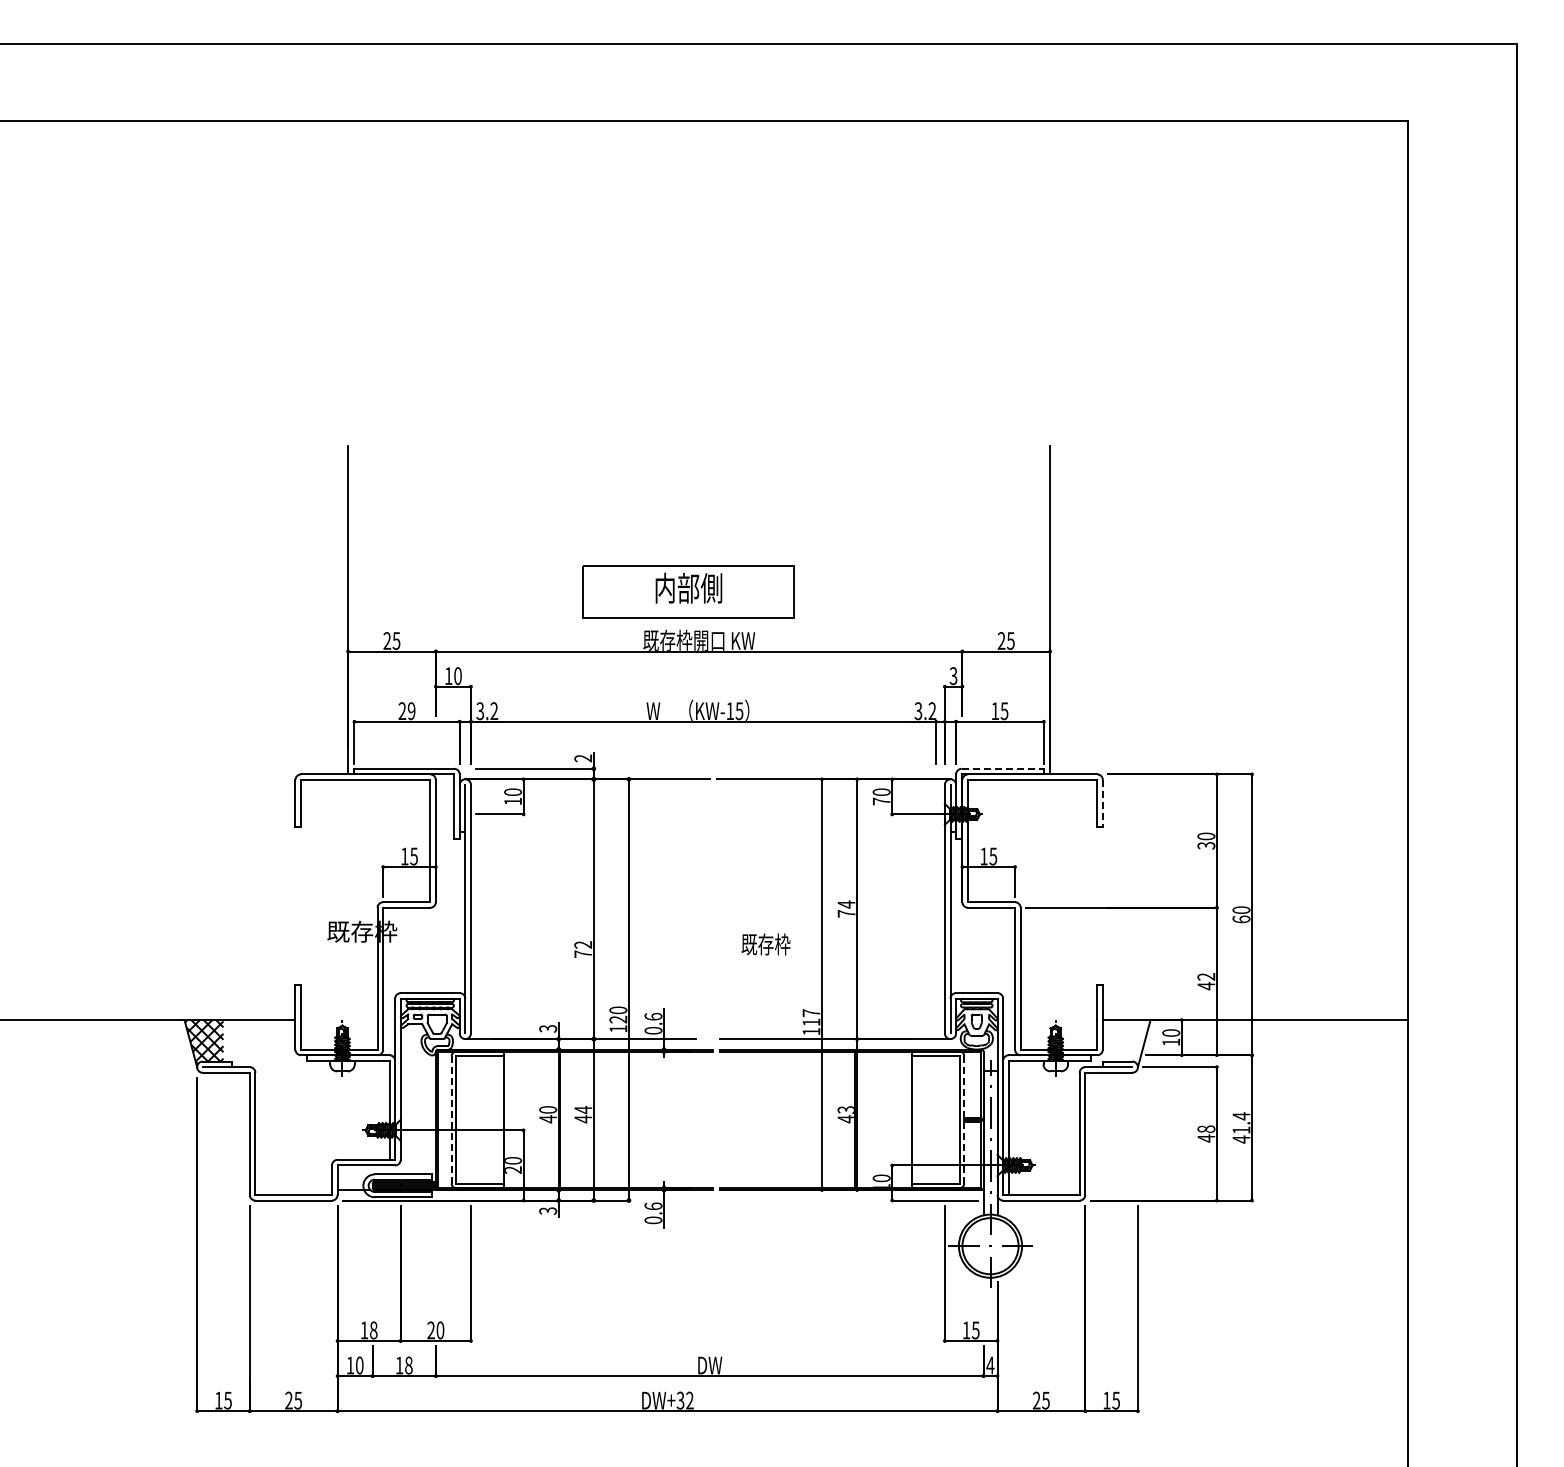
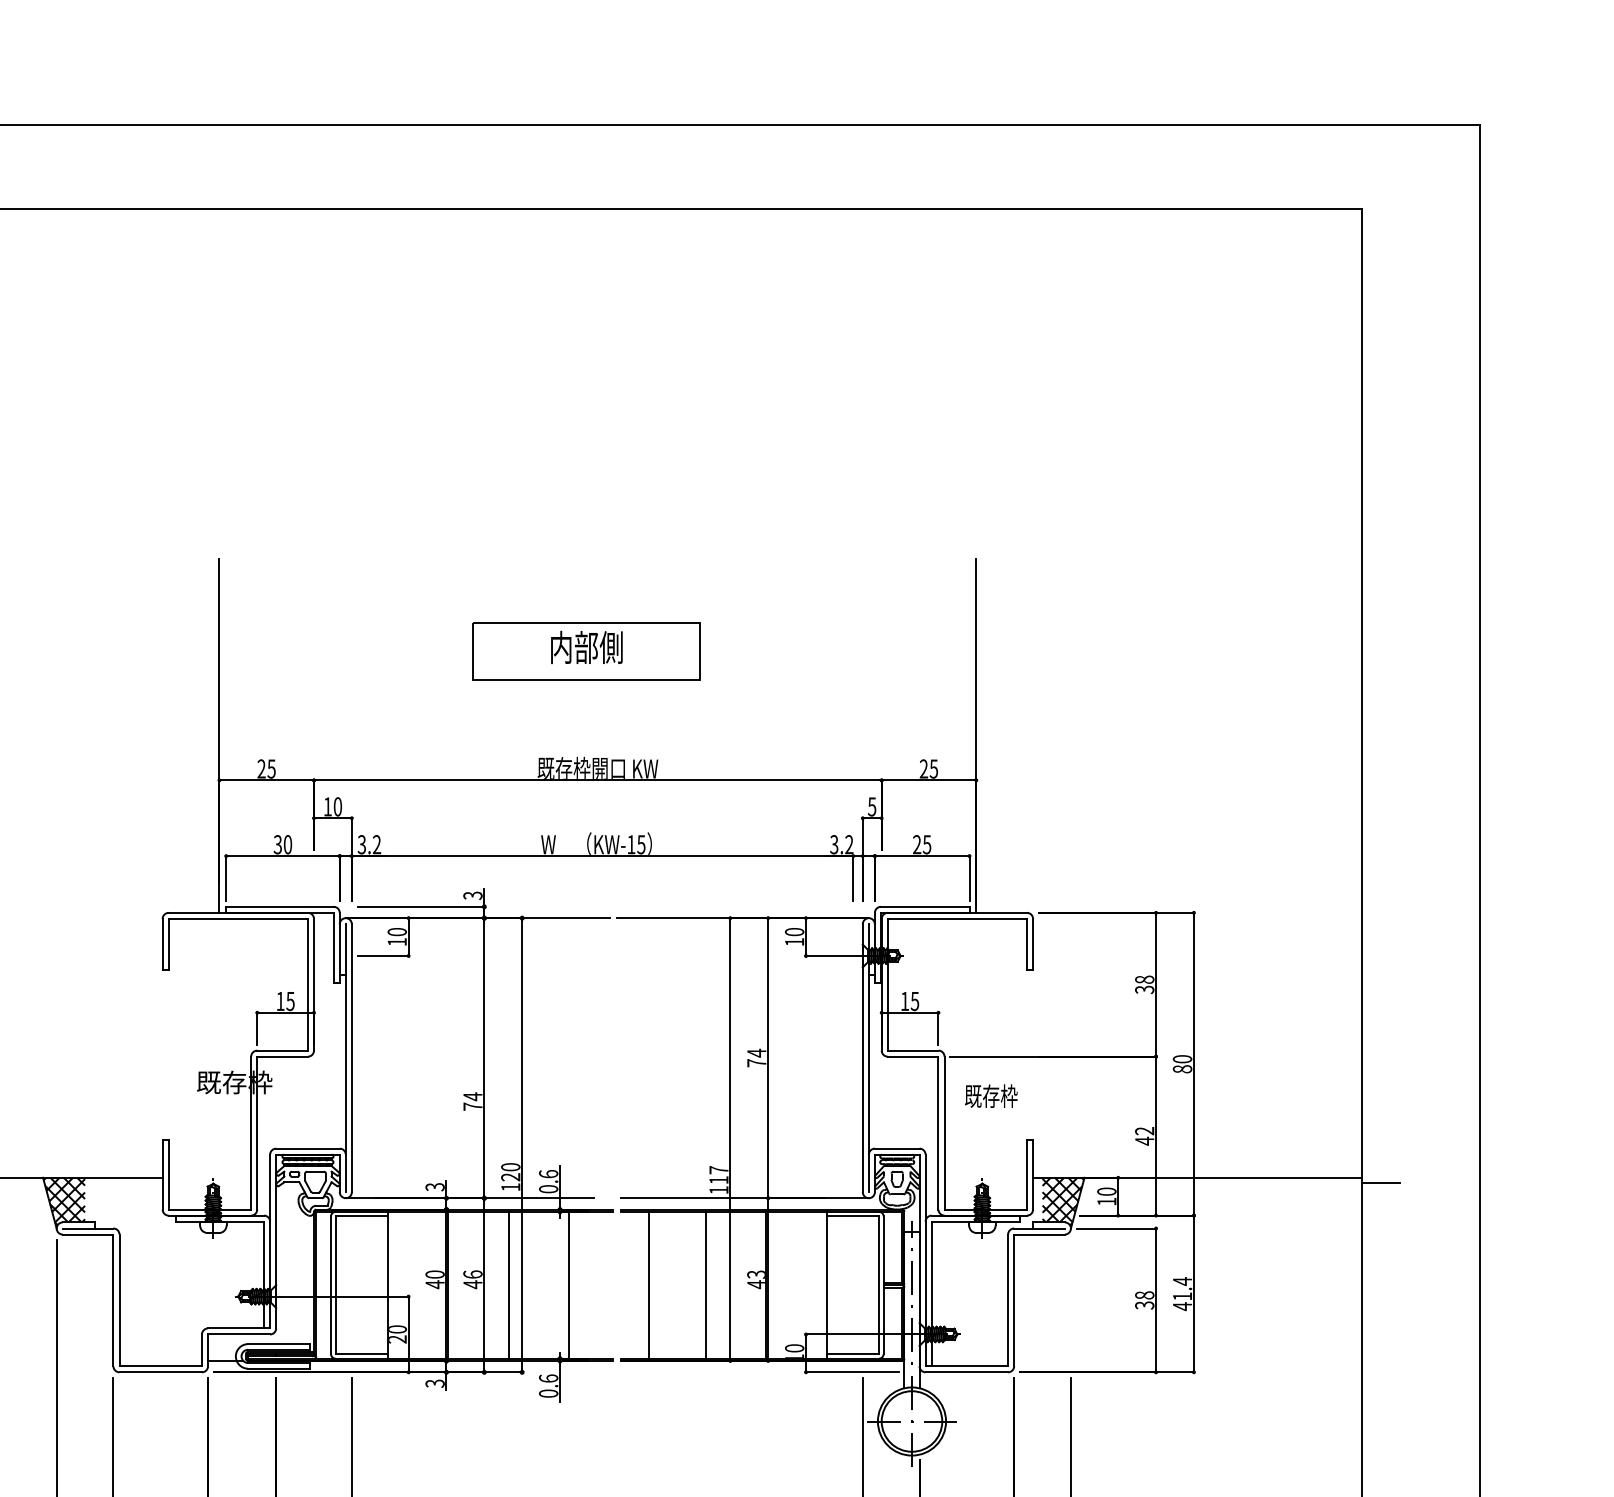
part: (688, 591) -> (586, 650), moved
text: (953, 675) -> (872, 806), 3 -> 5
text: (995, 710) -> (917, 843), 15 -> 25
text: (406, 711) -> (282, 845), 29 -> 30
text: (583, 758) -> (473, 895), 2 -> 3
line: (1003, 768) -> (925, 906), dashed -> solid
text: (881, 801) -> (794, 942), 70 -> 10
line: (1102, 803) -> (1032, 944), dashed -> solid
text: (1206, 836) -> (1144, 979), 30 -> 38
text: (1241, 919) -> (1182, 1069), 60 -> 80
text: (582, 944) -> (472, 1096), 72 -> 74
text: (765, 944) -> (990, 1096), moved
line: (1425, 1025) -> (1380, 1183), added
hatch: (1130, 1042) -> (1062, 1201), added
text: (583, 1109) -> (473, 1274), 44 -> 46
line: (451, 1119) -> (330, 1284), dashed -> solid
line: (616, 1119) -> (508, 1284), added
line: (672, 1119) -> (569, 1284), added
line: (746, 1119) -> (648, 1284), added
line: (799, 1119) -> (706, 1284), added
line: (964, 1119) -> (883, 1284), dashed -> solid
text: (1206, 1138) -> (1144, 1305), 48 -> 38

